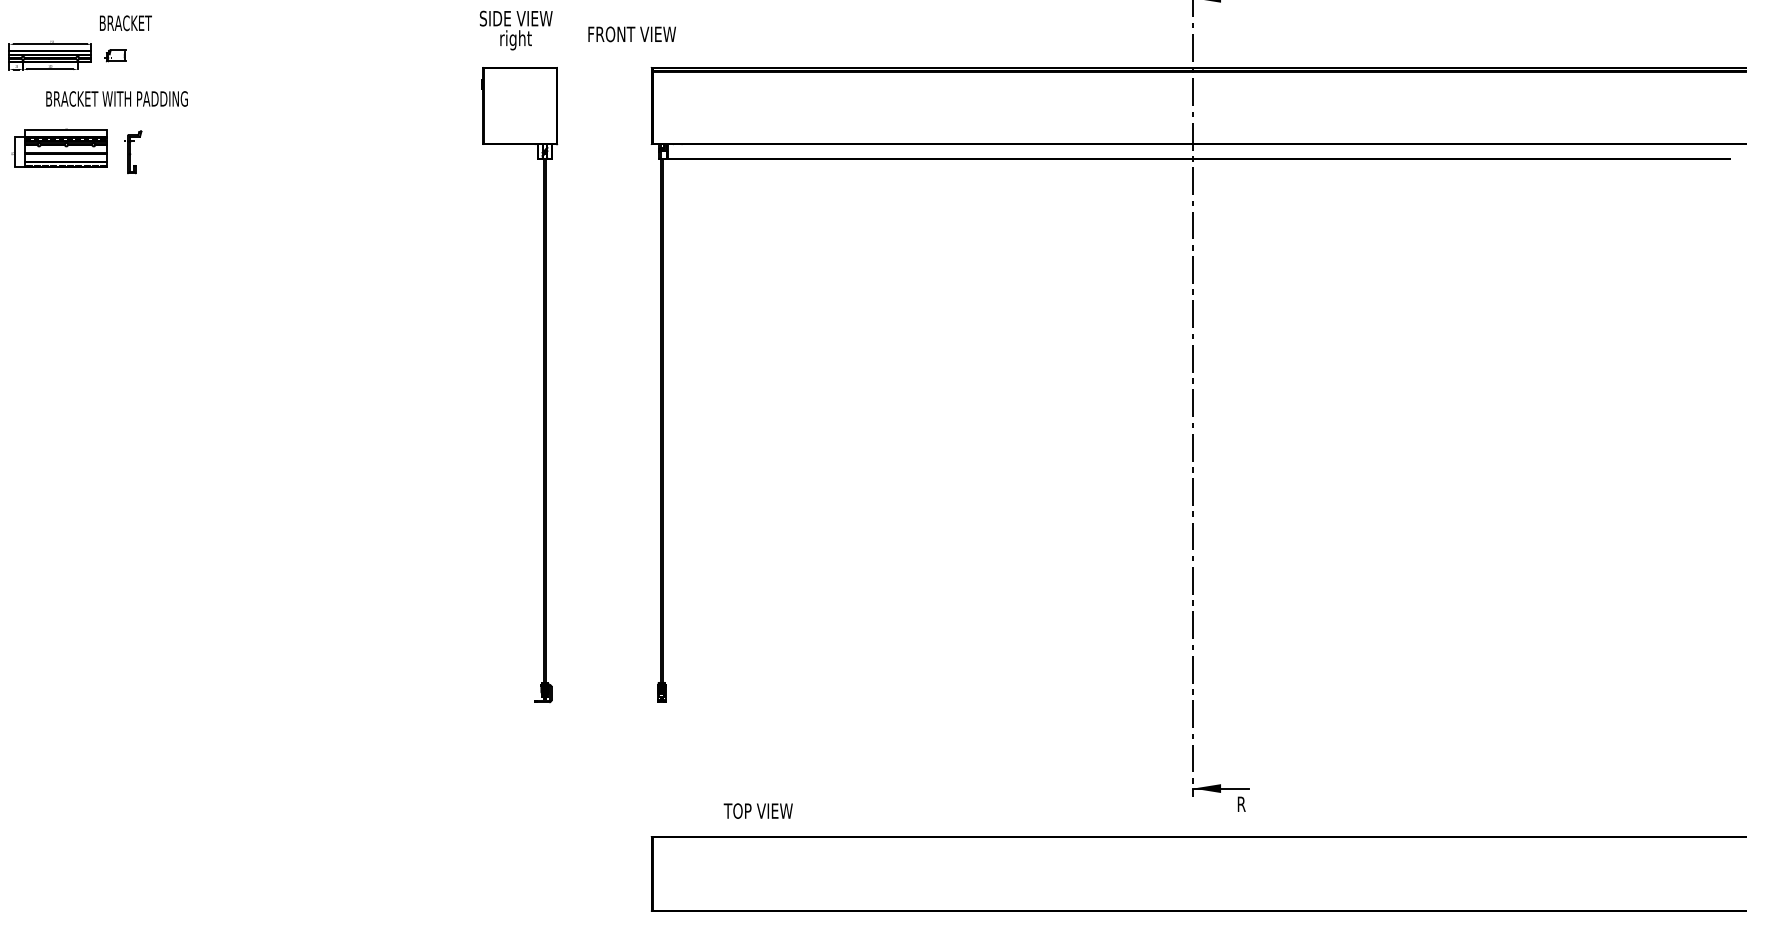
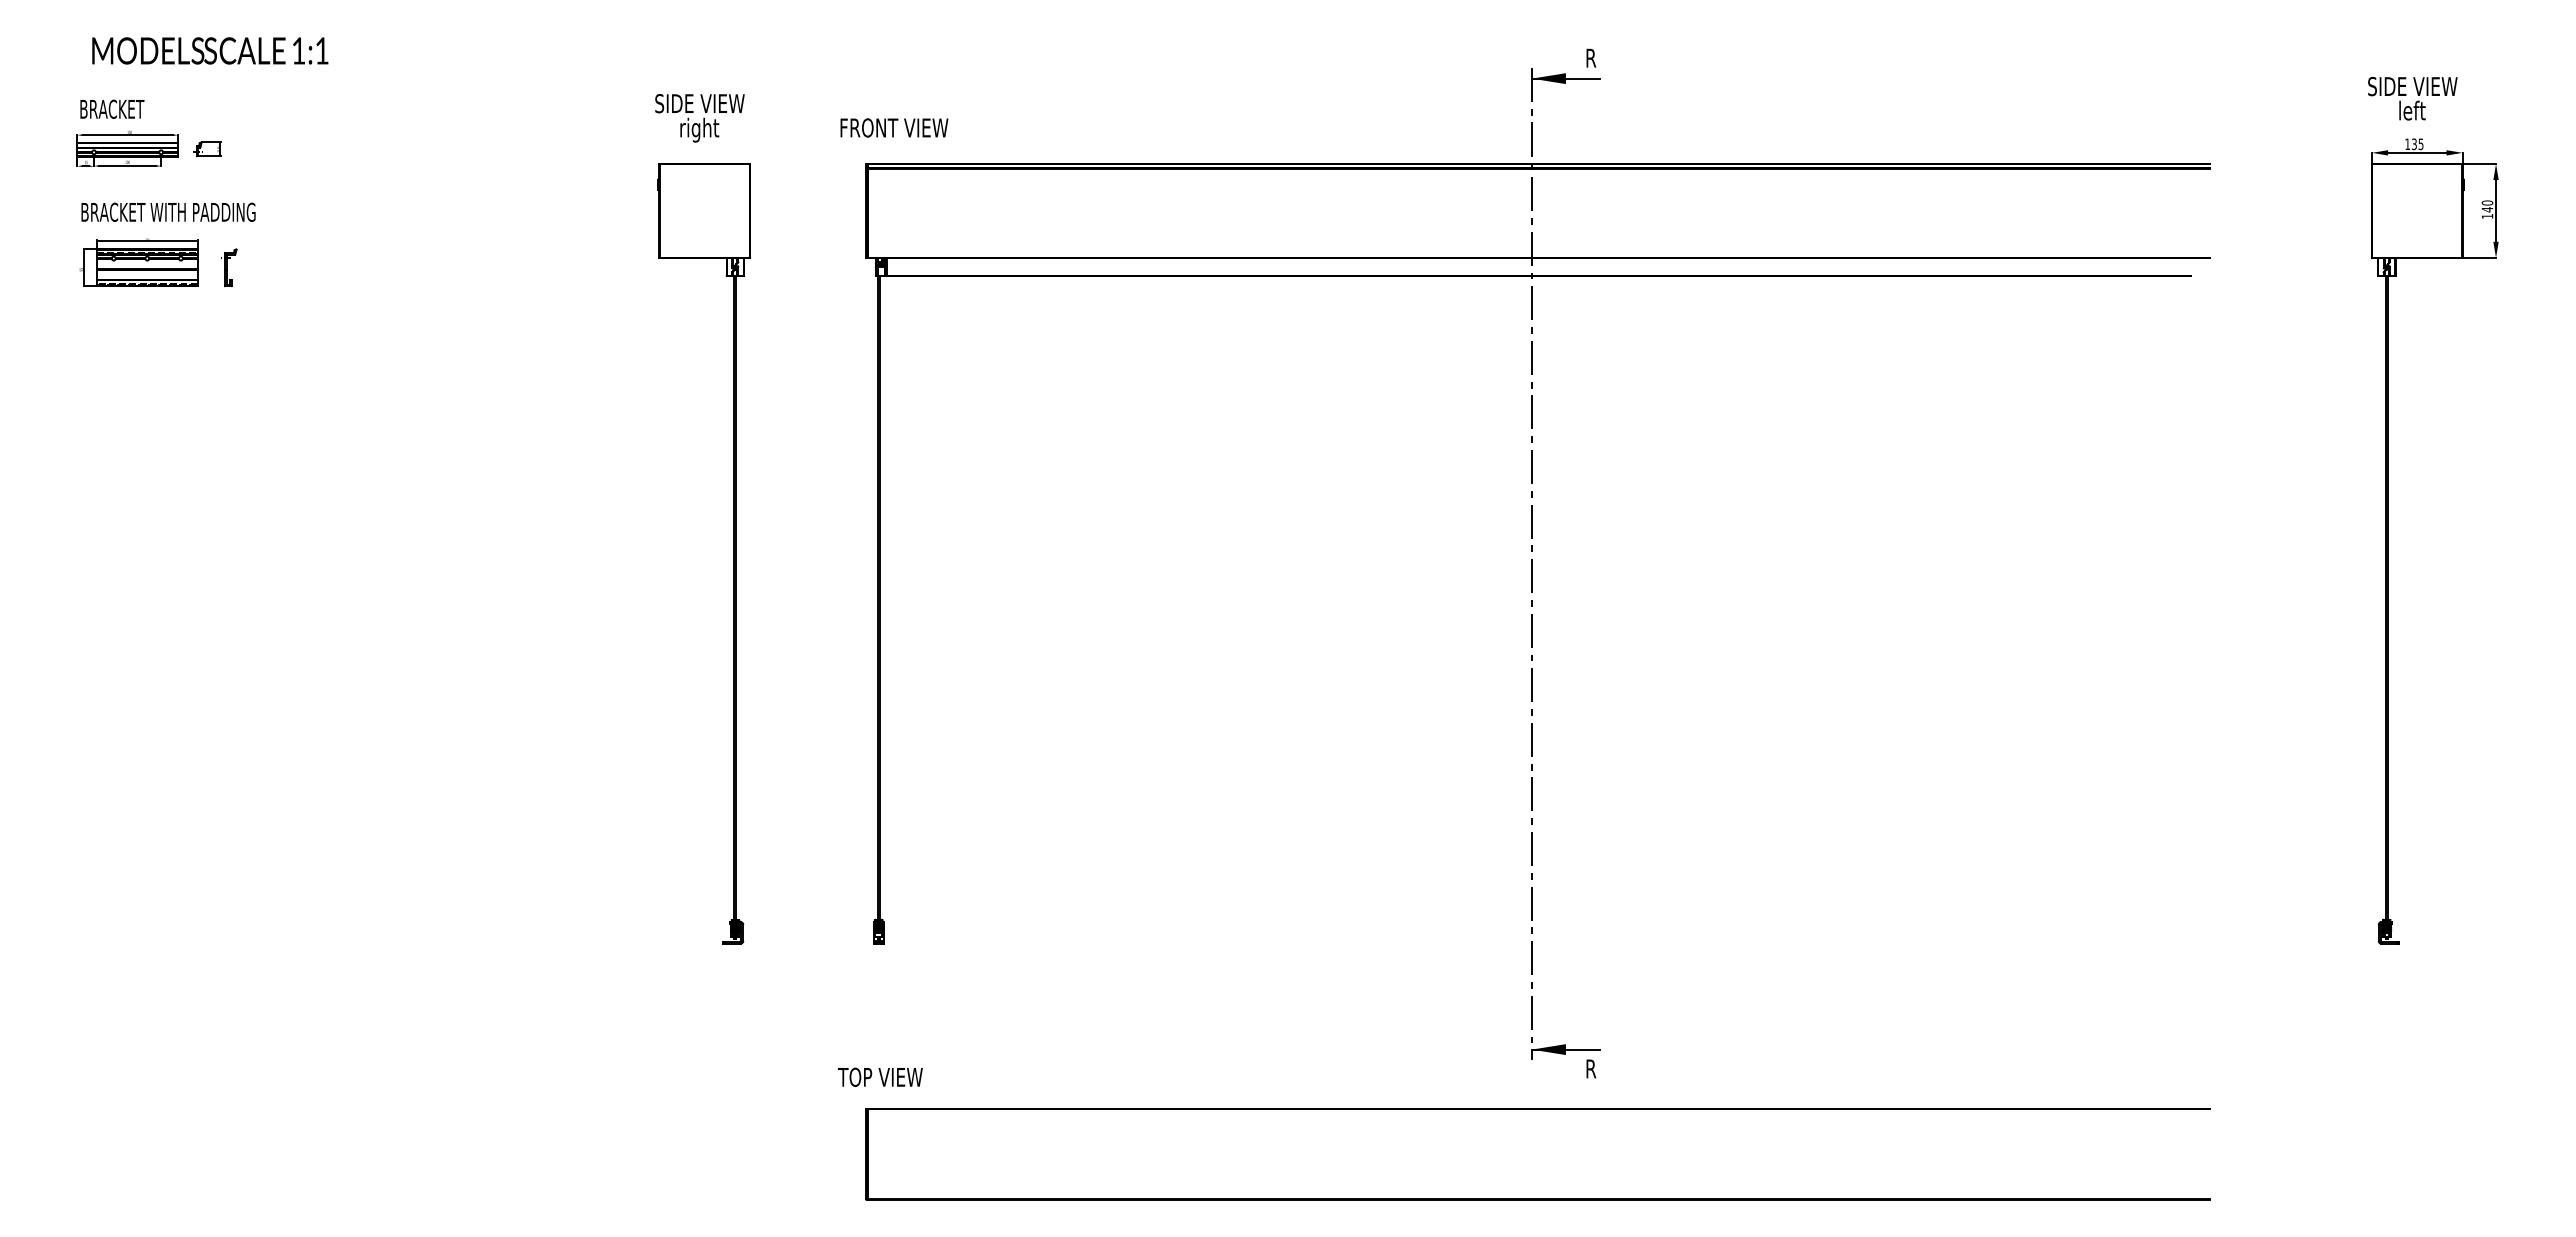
text: (126, 22) -> (112, 108), moved
text: (632, 34) -> (894, 127), moved
text: (117, 98) -> (168, 211), moved
part: (133, 152) -> (229, 267), size x0.71
text: (758, 810) -> (880, 1076), moved

